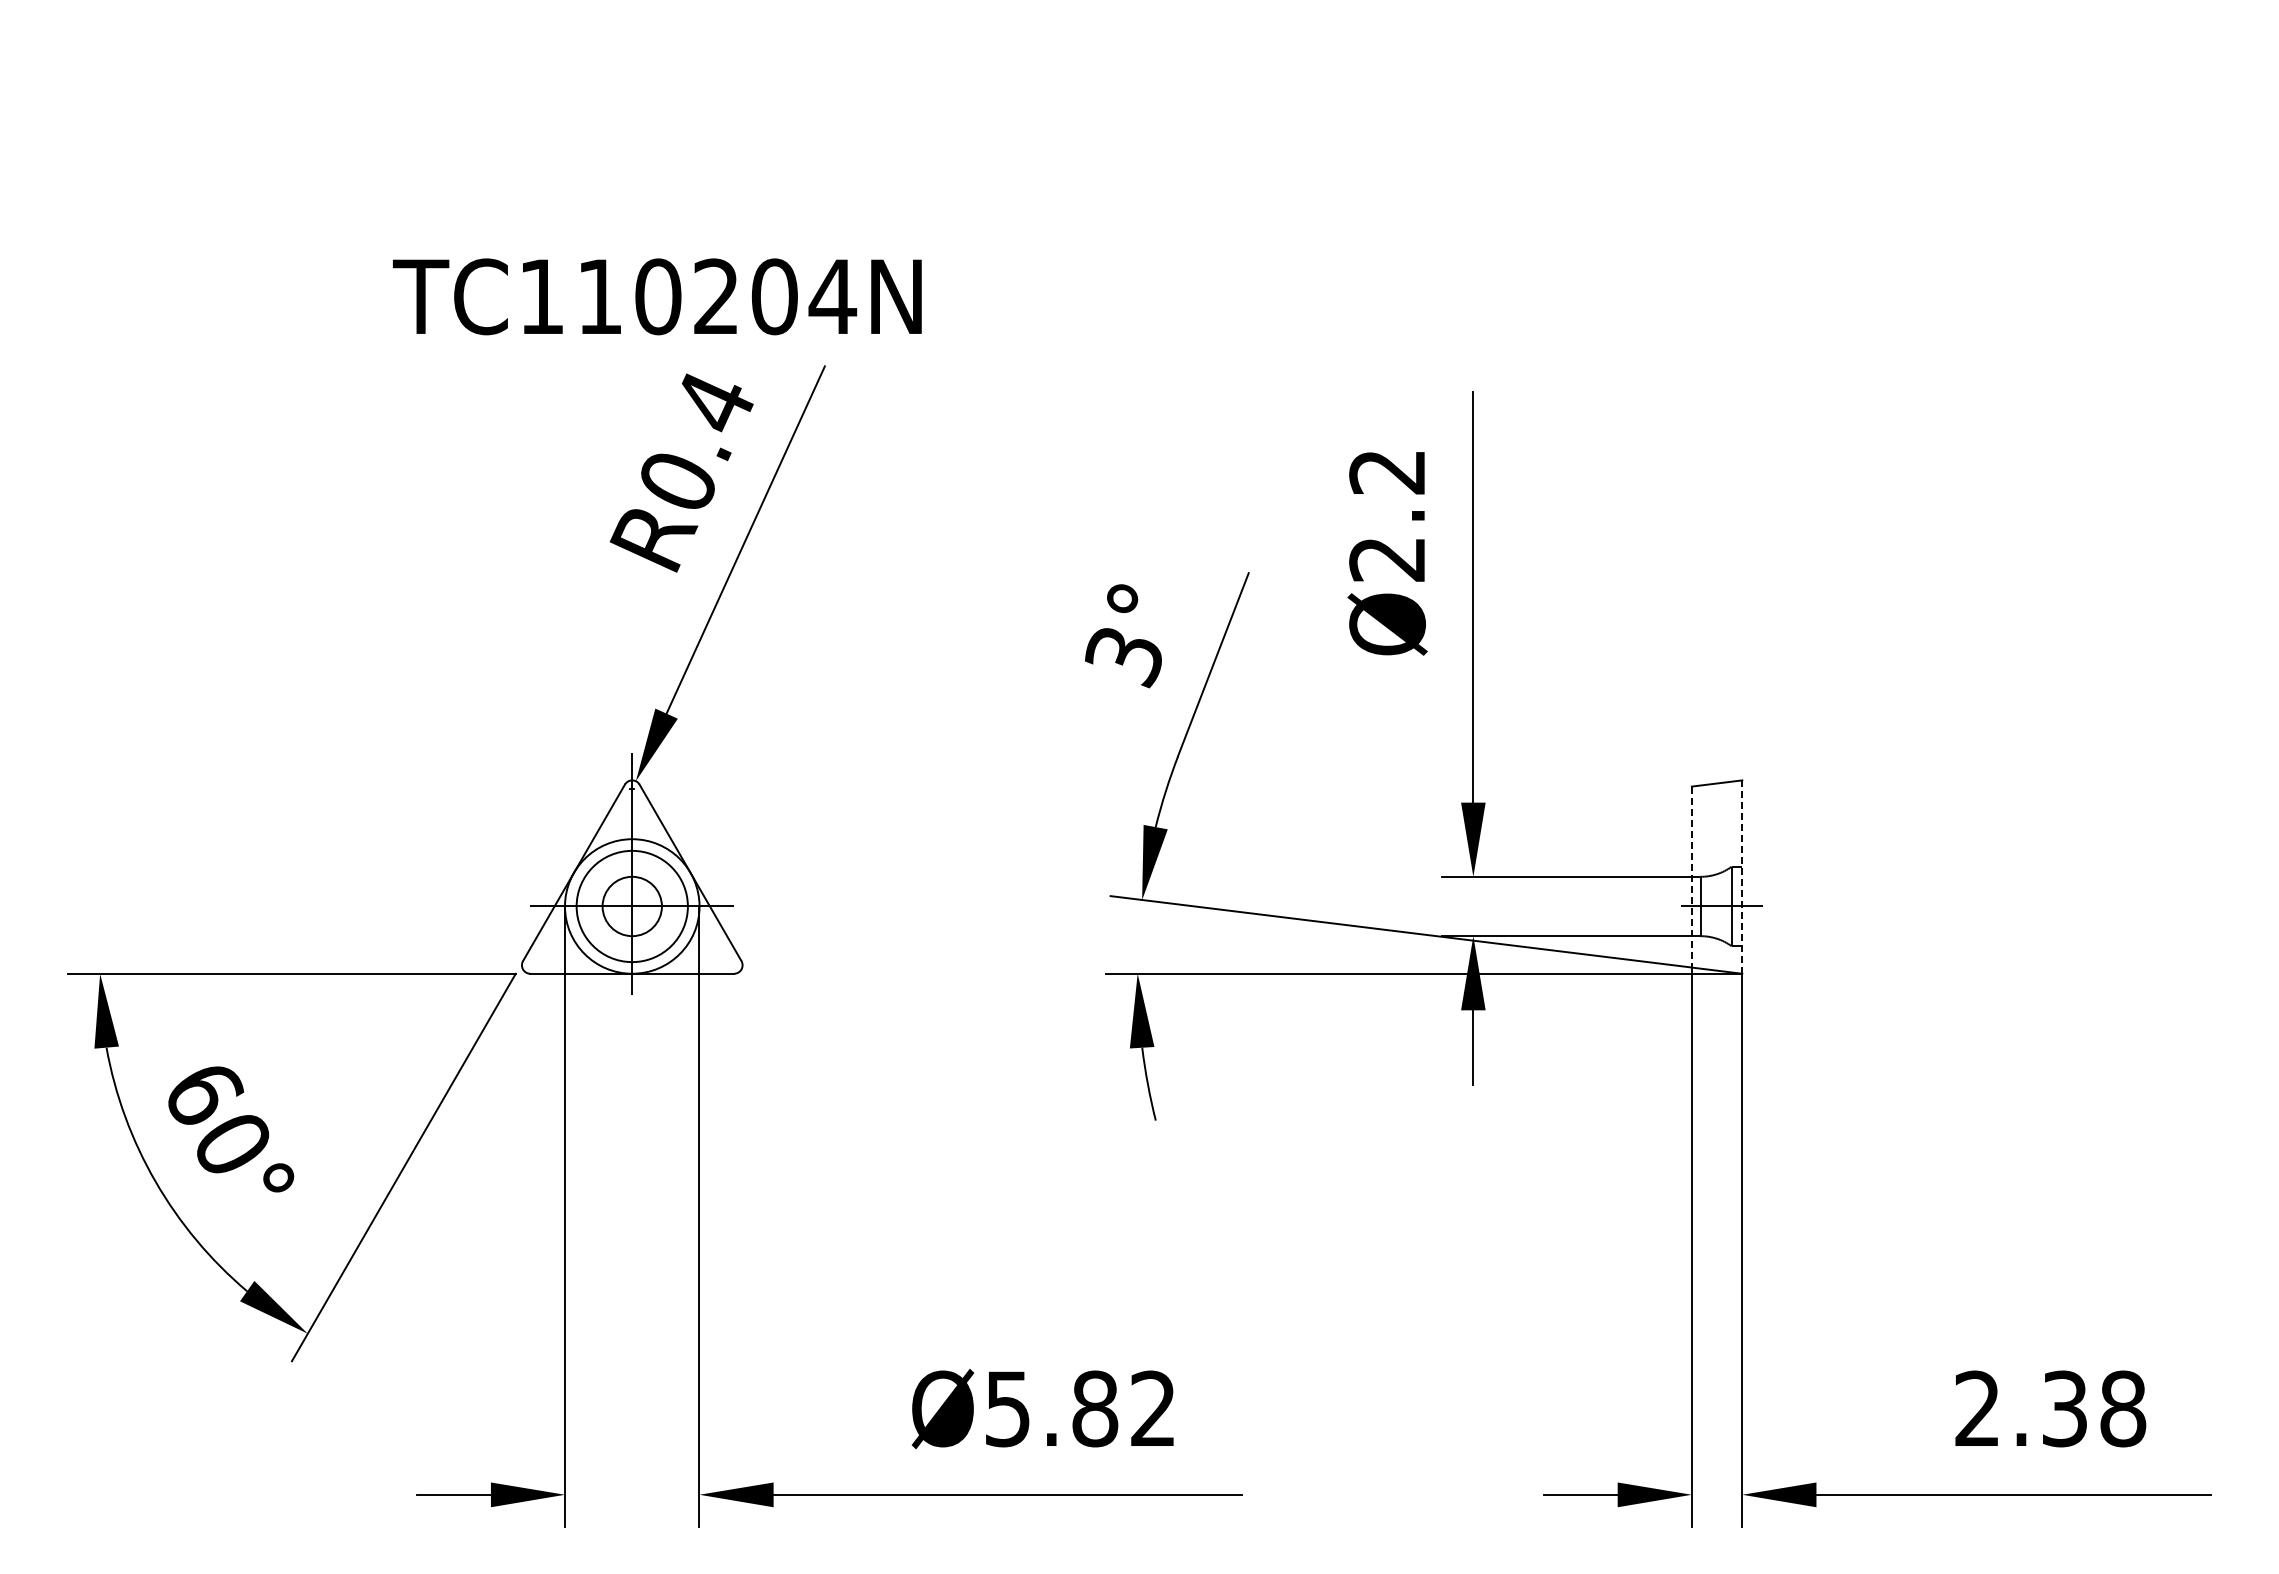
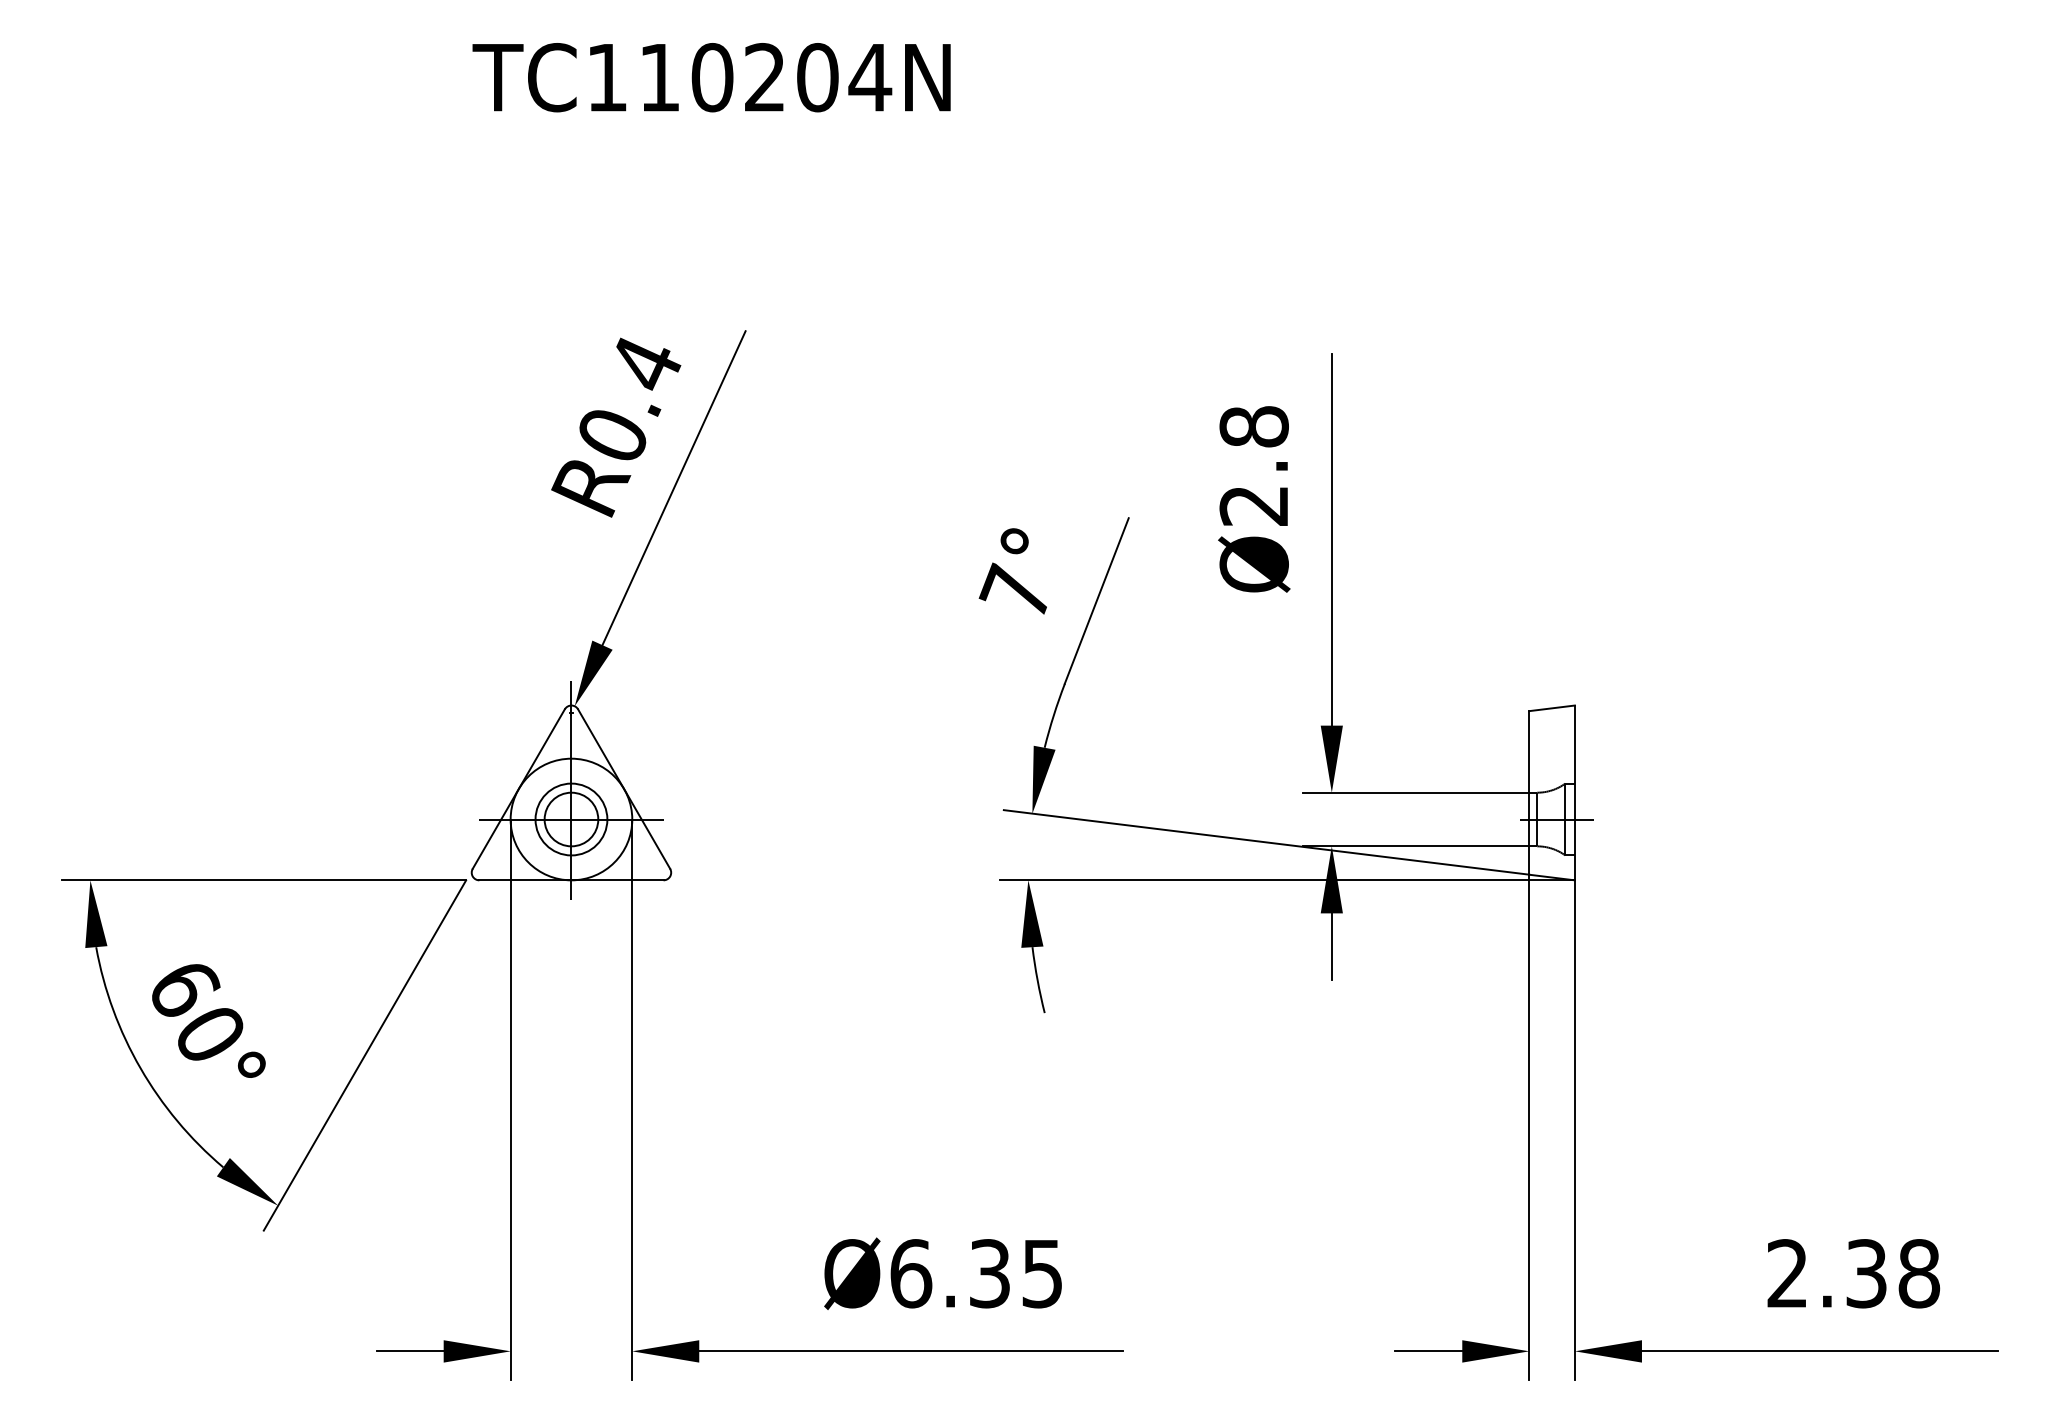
text: (657, 296) -> (711, 77), moved
text: (1387, 471) -> (1254, 426), Ø2.2 -> Ø2.8
text: (1121, 655) -> (1013, 592), 3° -> 7°
line: (1691, 877) -> (1529, 793), dashed -> solid
line: (1742, 877) -> (1575, 793), dashed -> solid
circle: (632, 906) -> (571, 819), size x0.71
text: (1079, 1408) -> (975, 1273), Ø5.82 -> Ø6.35

